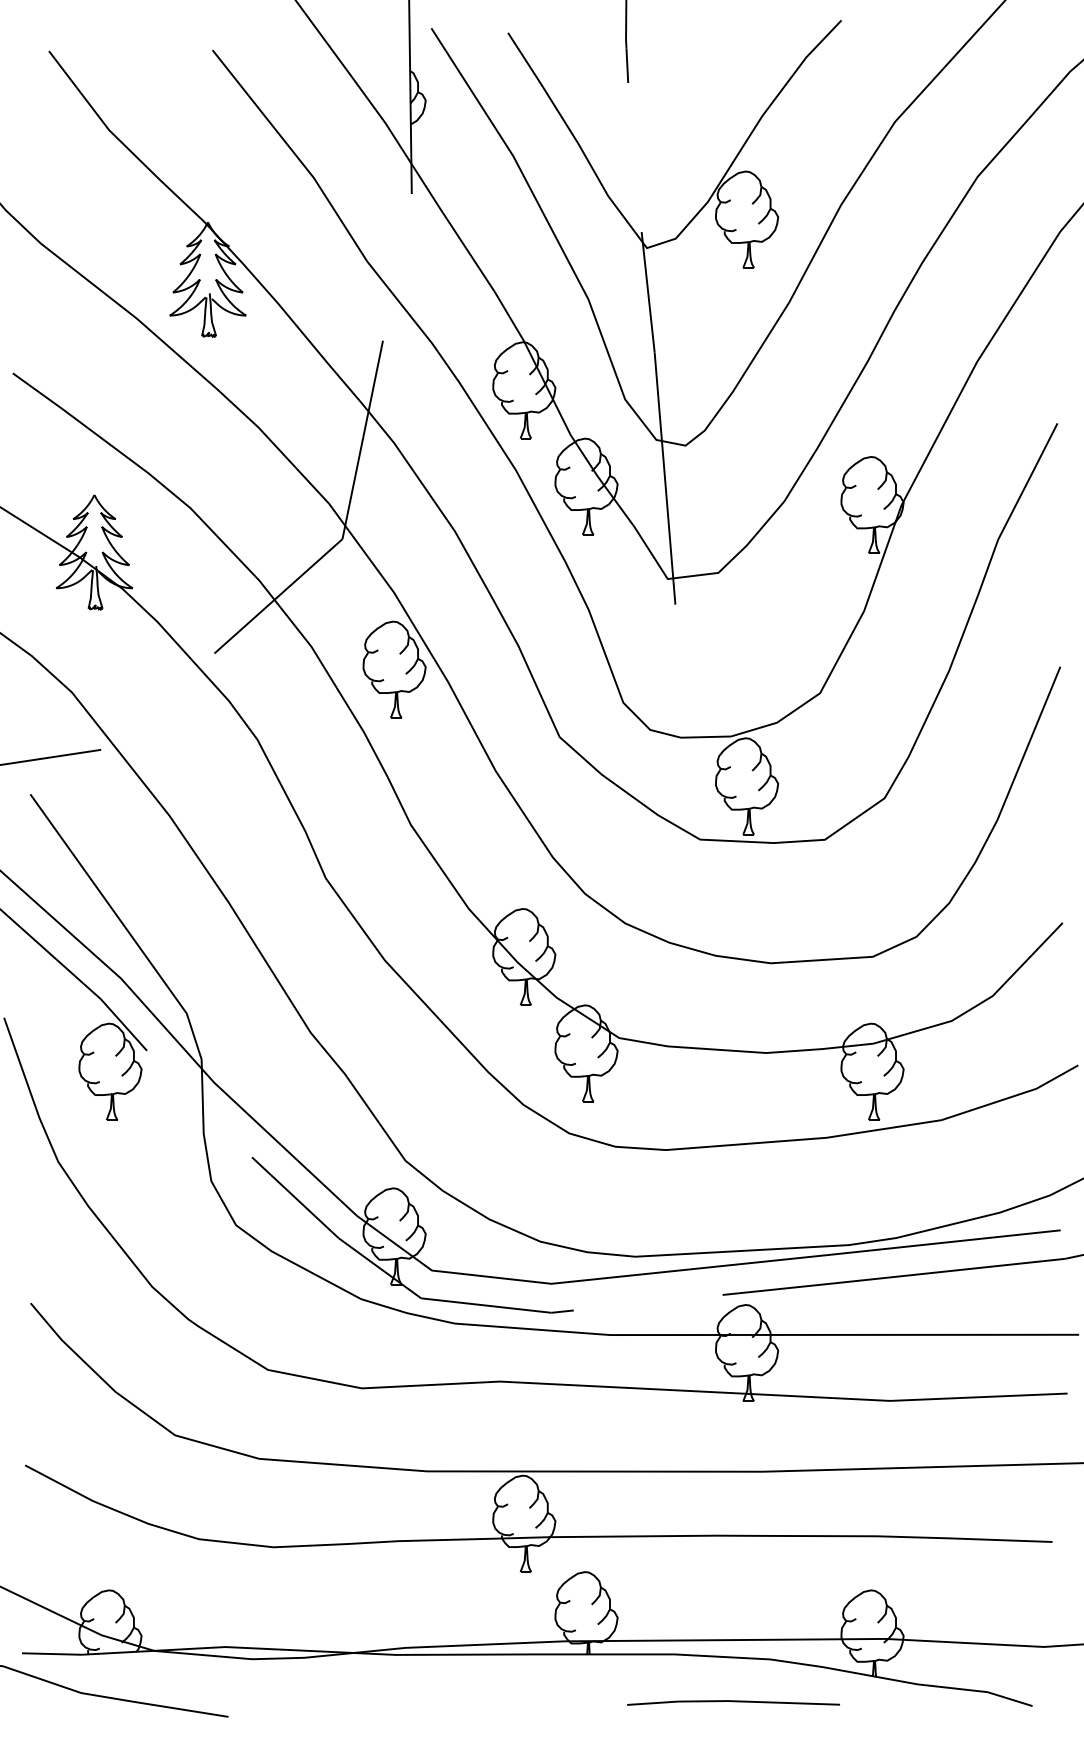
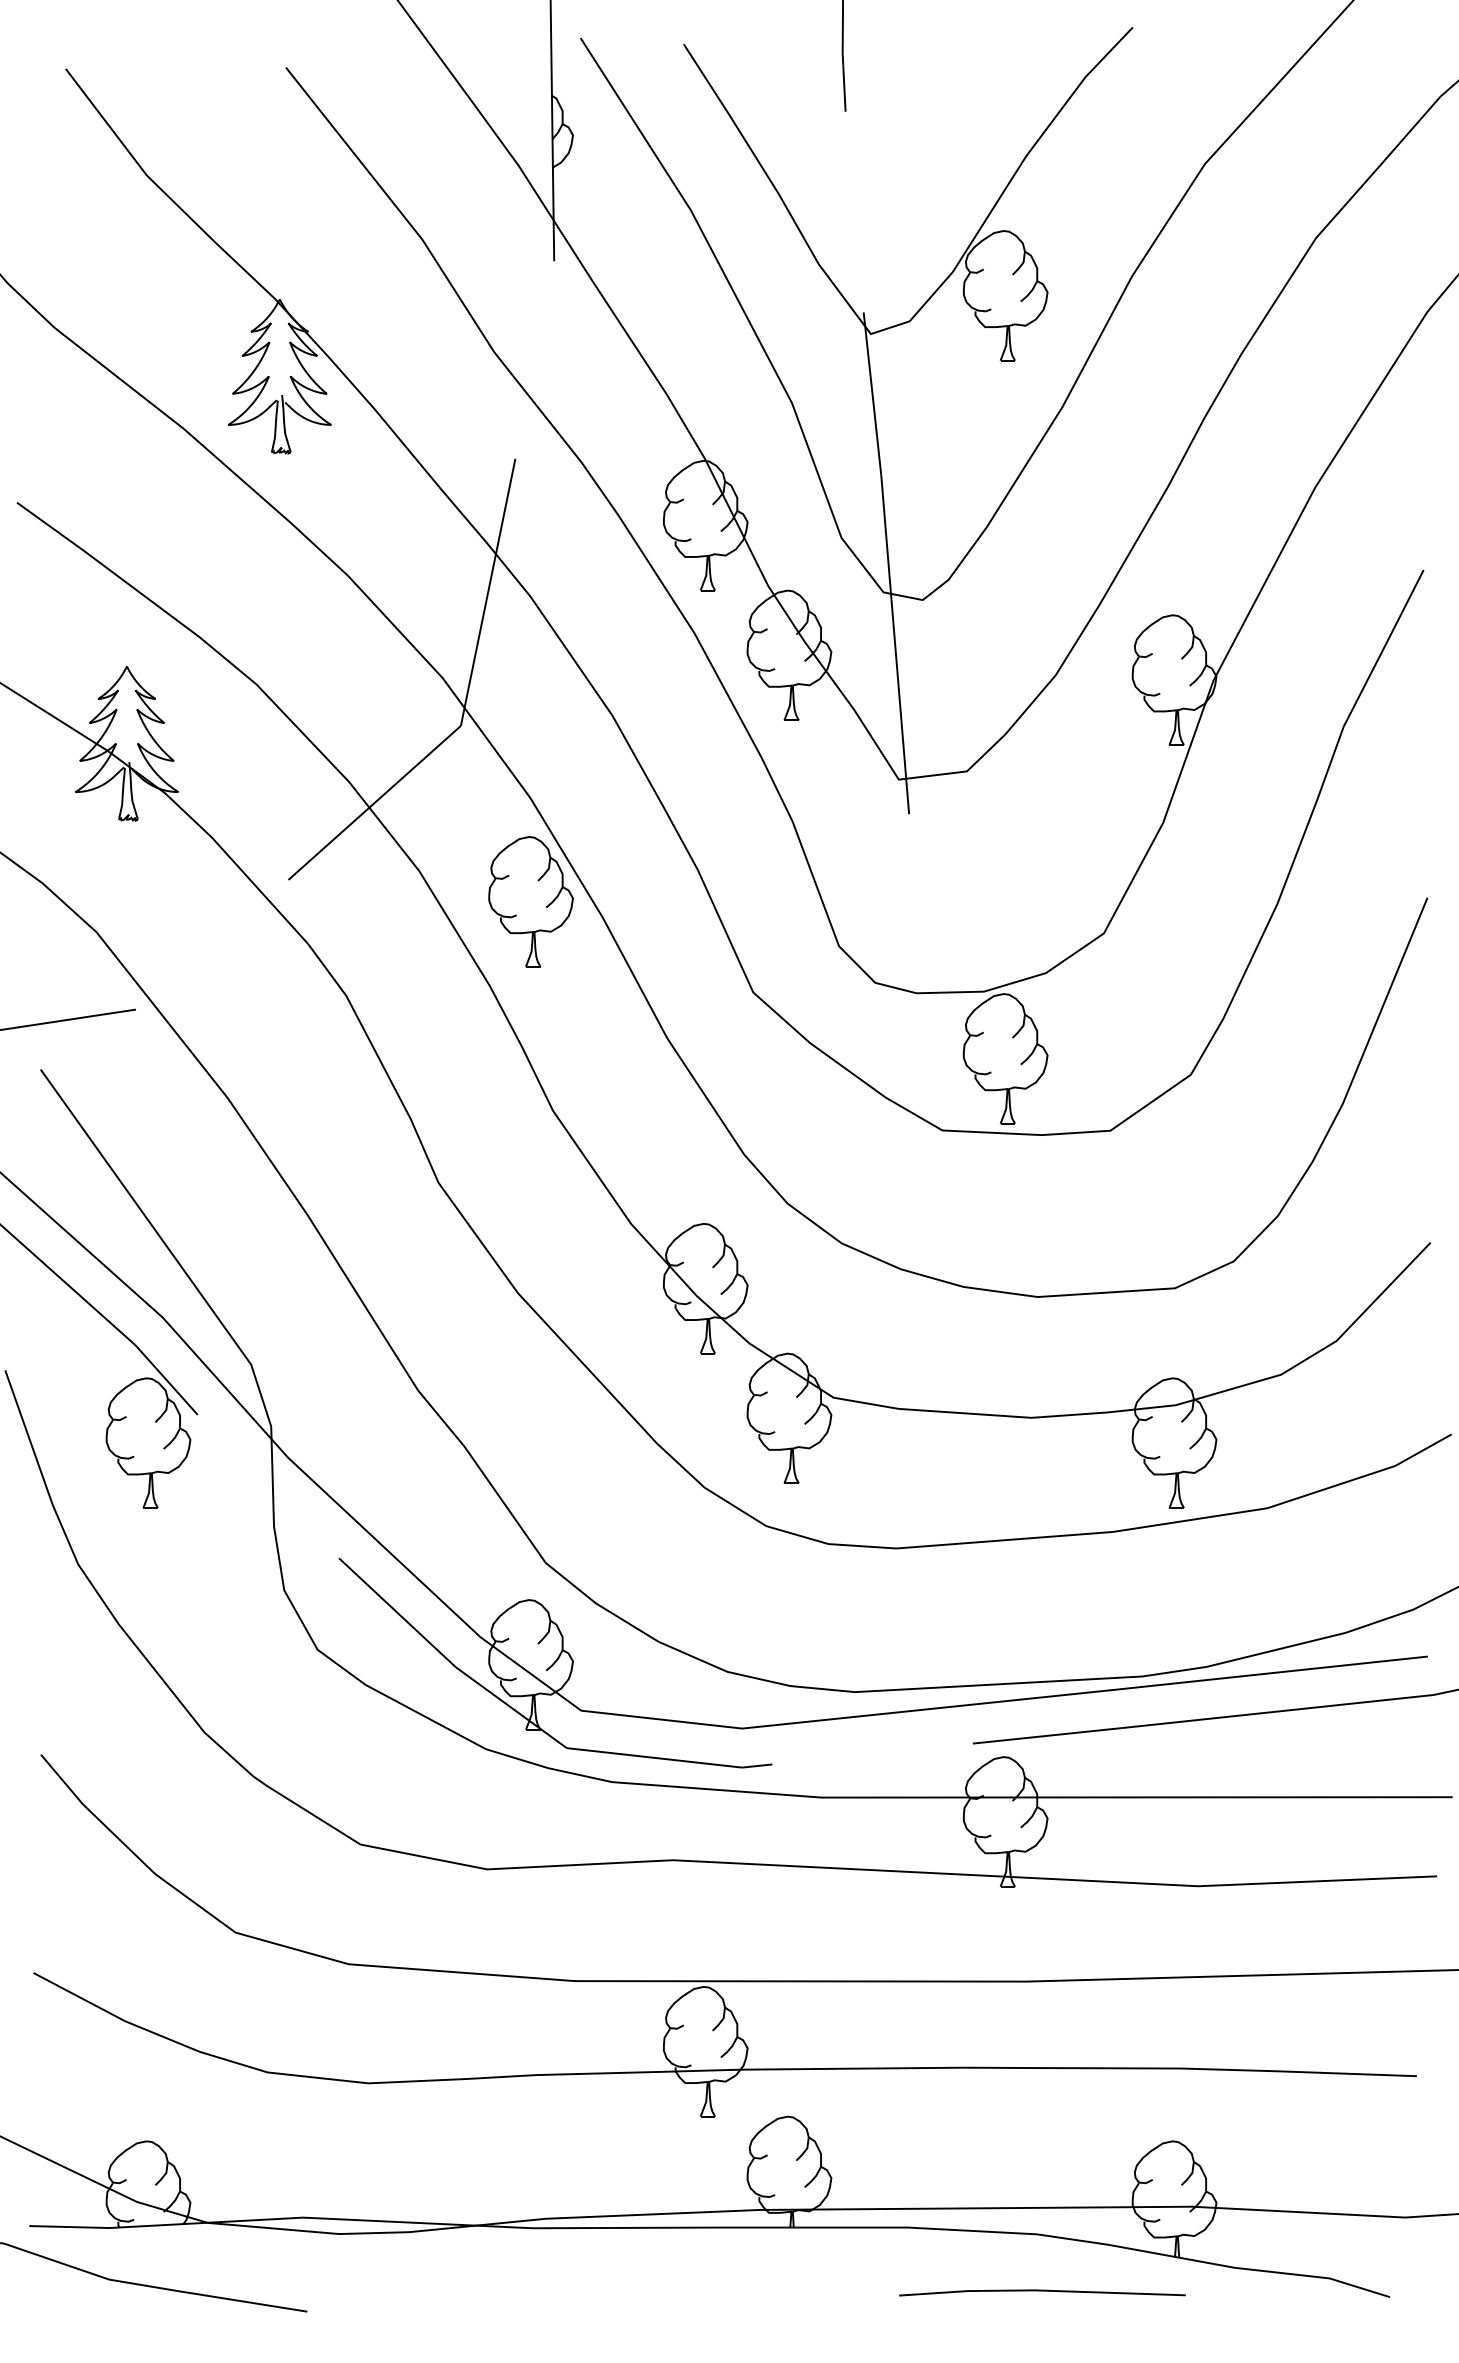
line: (733, 1701) -> (1042, 2291), moved

